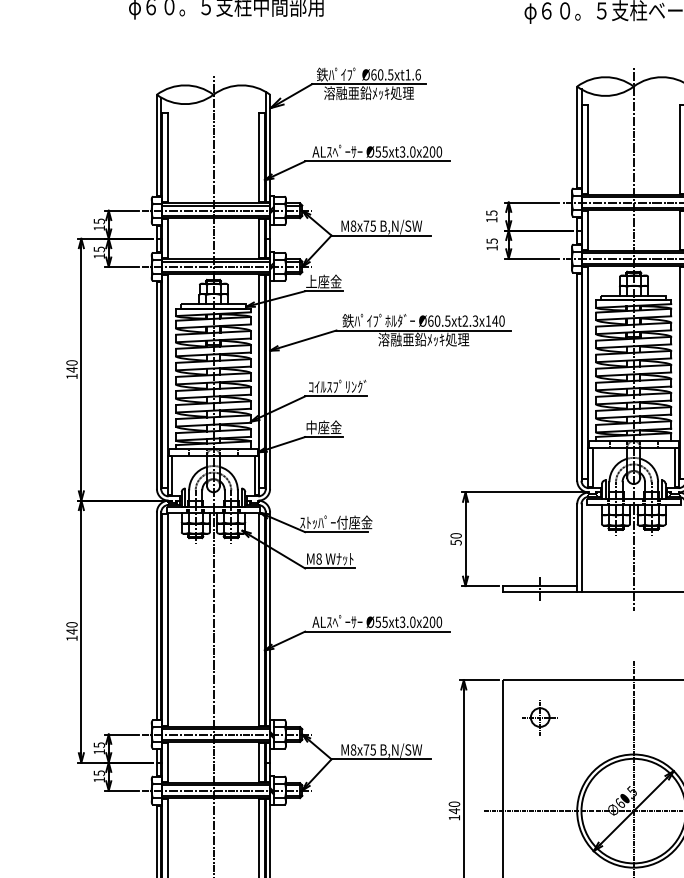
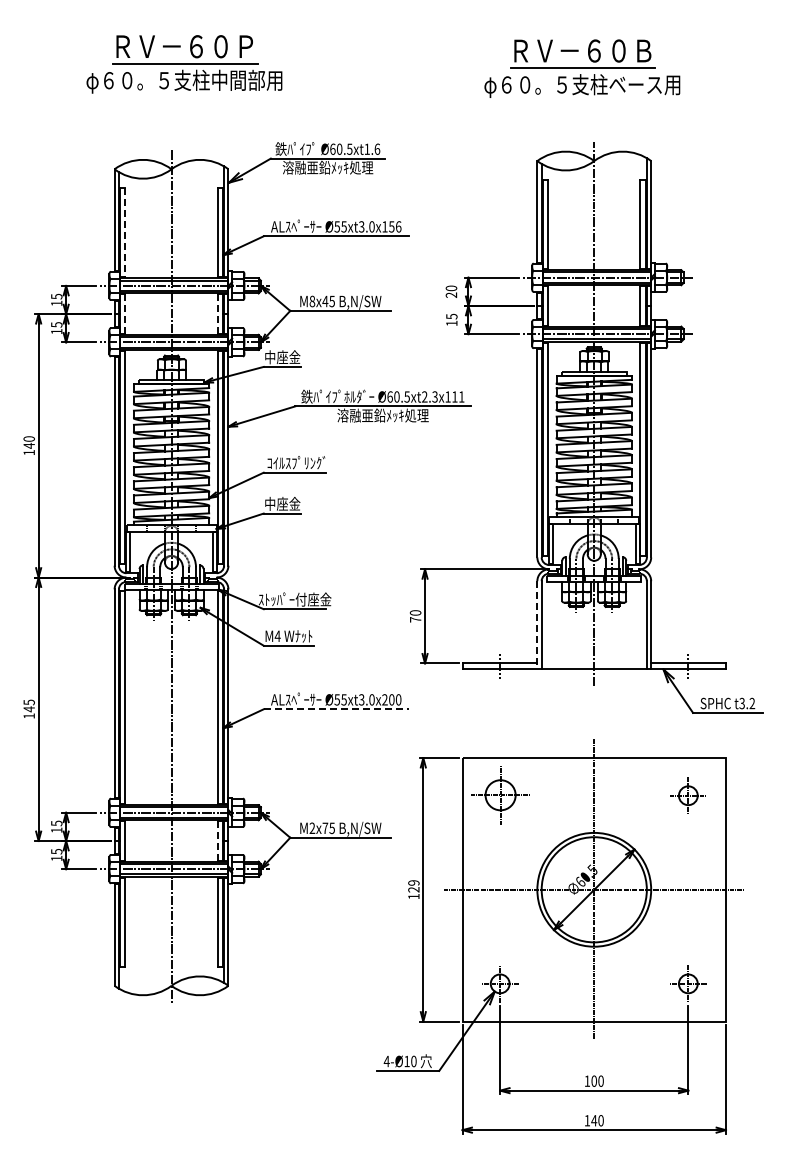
text: (432, 151) -> (391, 226), Ø55xt3.0x200 -> Ø55xt3.0x156
line: (167, 157) -> (125, 232), solid -> dashed
text: (491, 216) -> (451, 291), 15 -> 20
text: (366, 226) -> (325, 301), M8x75 -> M8x45
line: (167, 239) -> (125, 314), solid -> dashed
line: (259, 239) -> (217, 314), solid -> dashed
text: (310, 281) -> (269, 357), 上座金 -> 中座金
text: (497, 320) -> (457, 396), Ø60.5xt2.3x140 -> Ø60.5xt2.3x111
text: (456, 542) -> (415, 619), 50 -> 70
line: (577, 548) -> (537, 625), solid -> dashed
text: (318, 559) -> (277, 636), M8 -> M4
text: (71, 624) -> (28, 702), 140 -> 145
line: (377, 631) -> (336, 709), solid -> dashed
part: (539, 718) -> (499, 796), size x1.6
text: (353, 750) -> (312, 828), M8x75 -> M2x75
line: (259, 762) -> (217, 840), solid -> dashed
text: (454, 807) -> (413, 886), 140 -> 129

